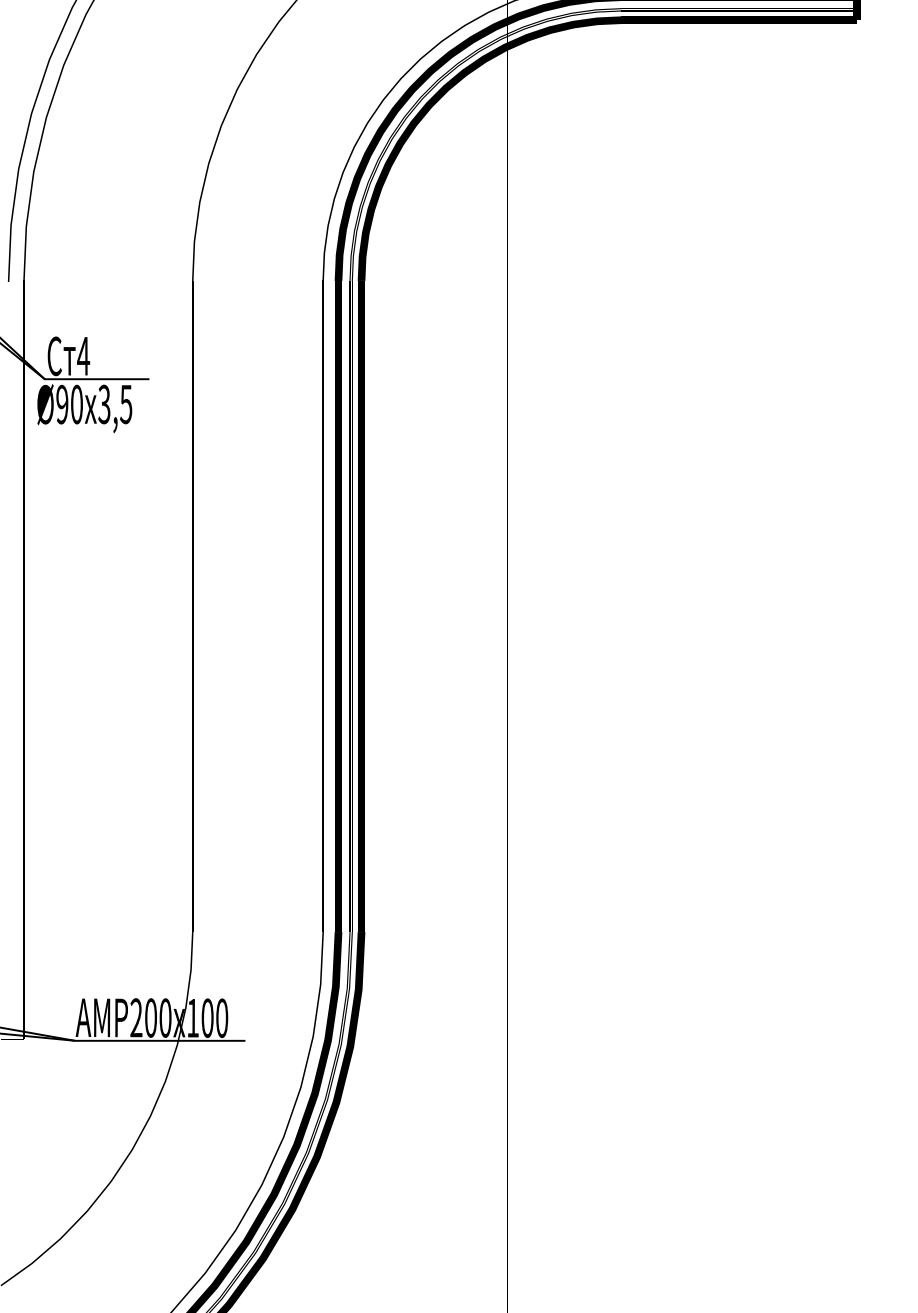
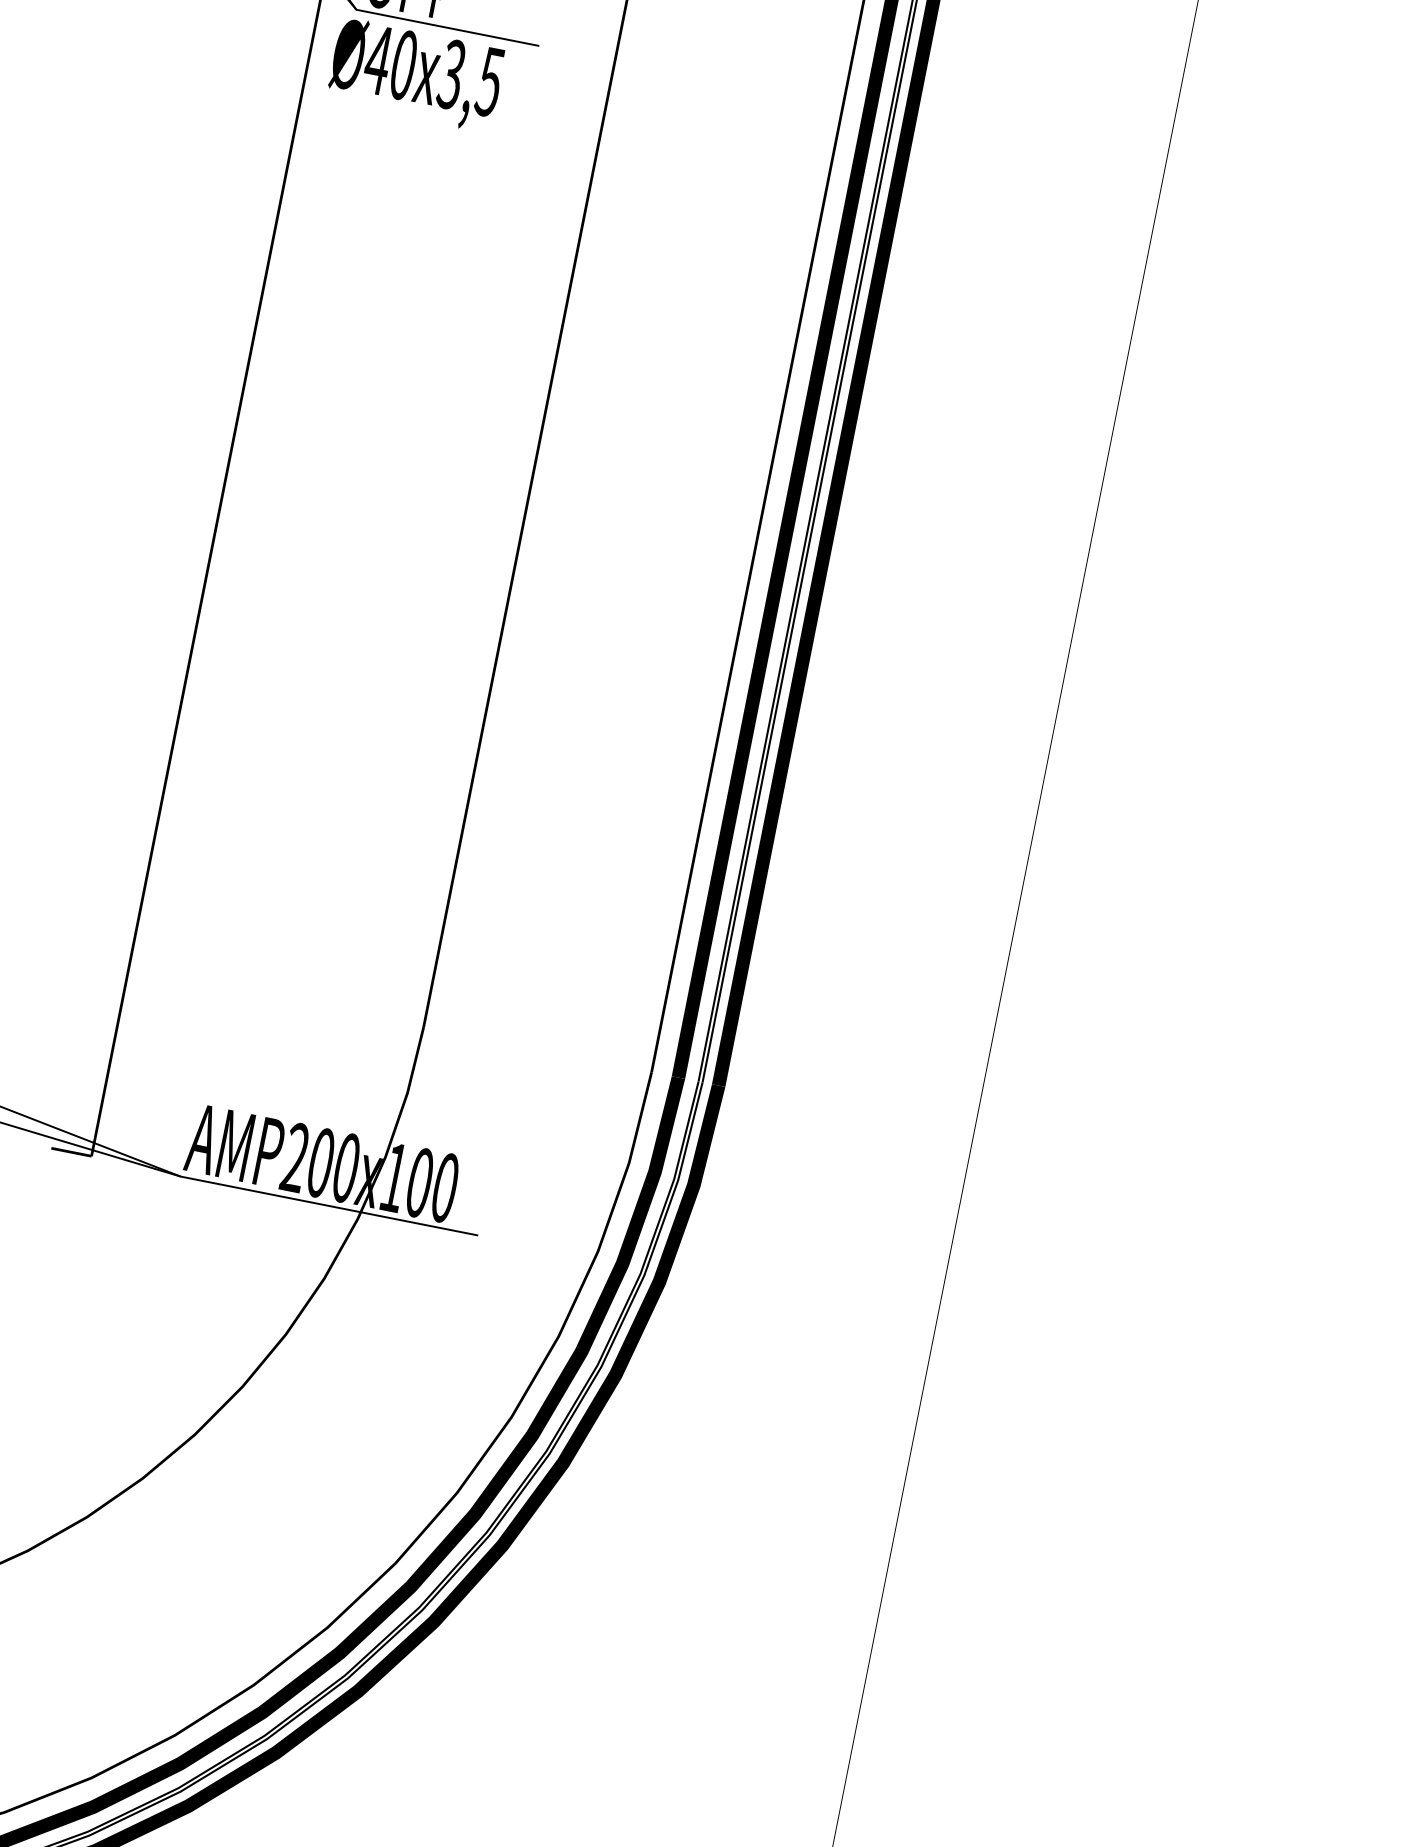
text: (61, 404) -> (376, 59), Ø90 -> Ø40

